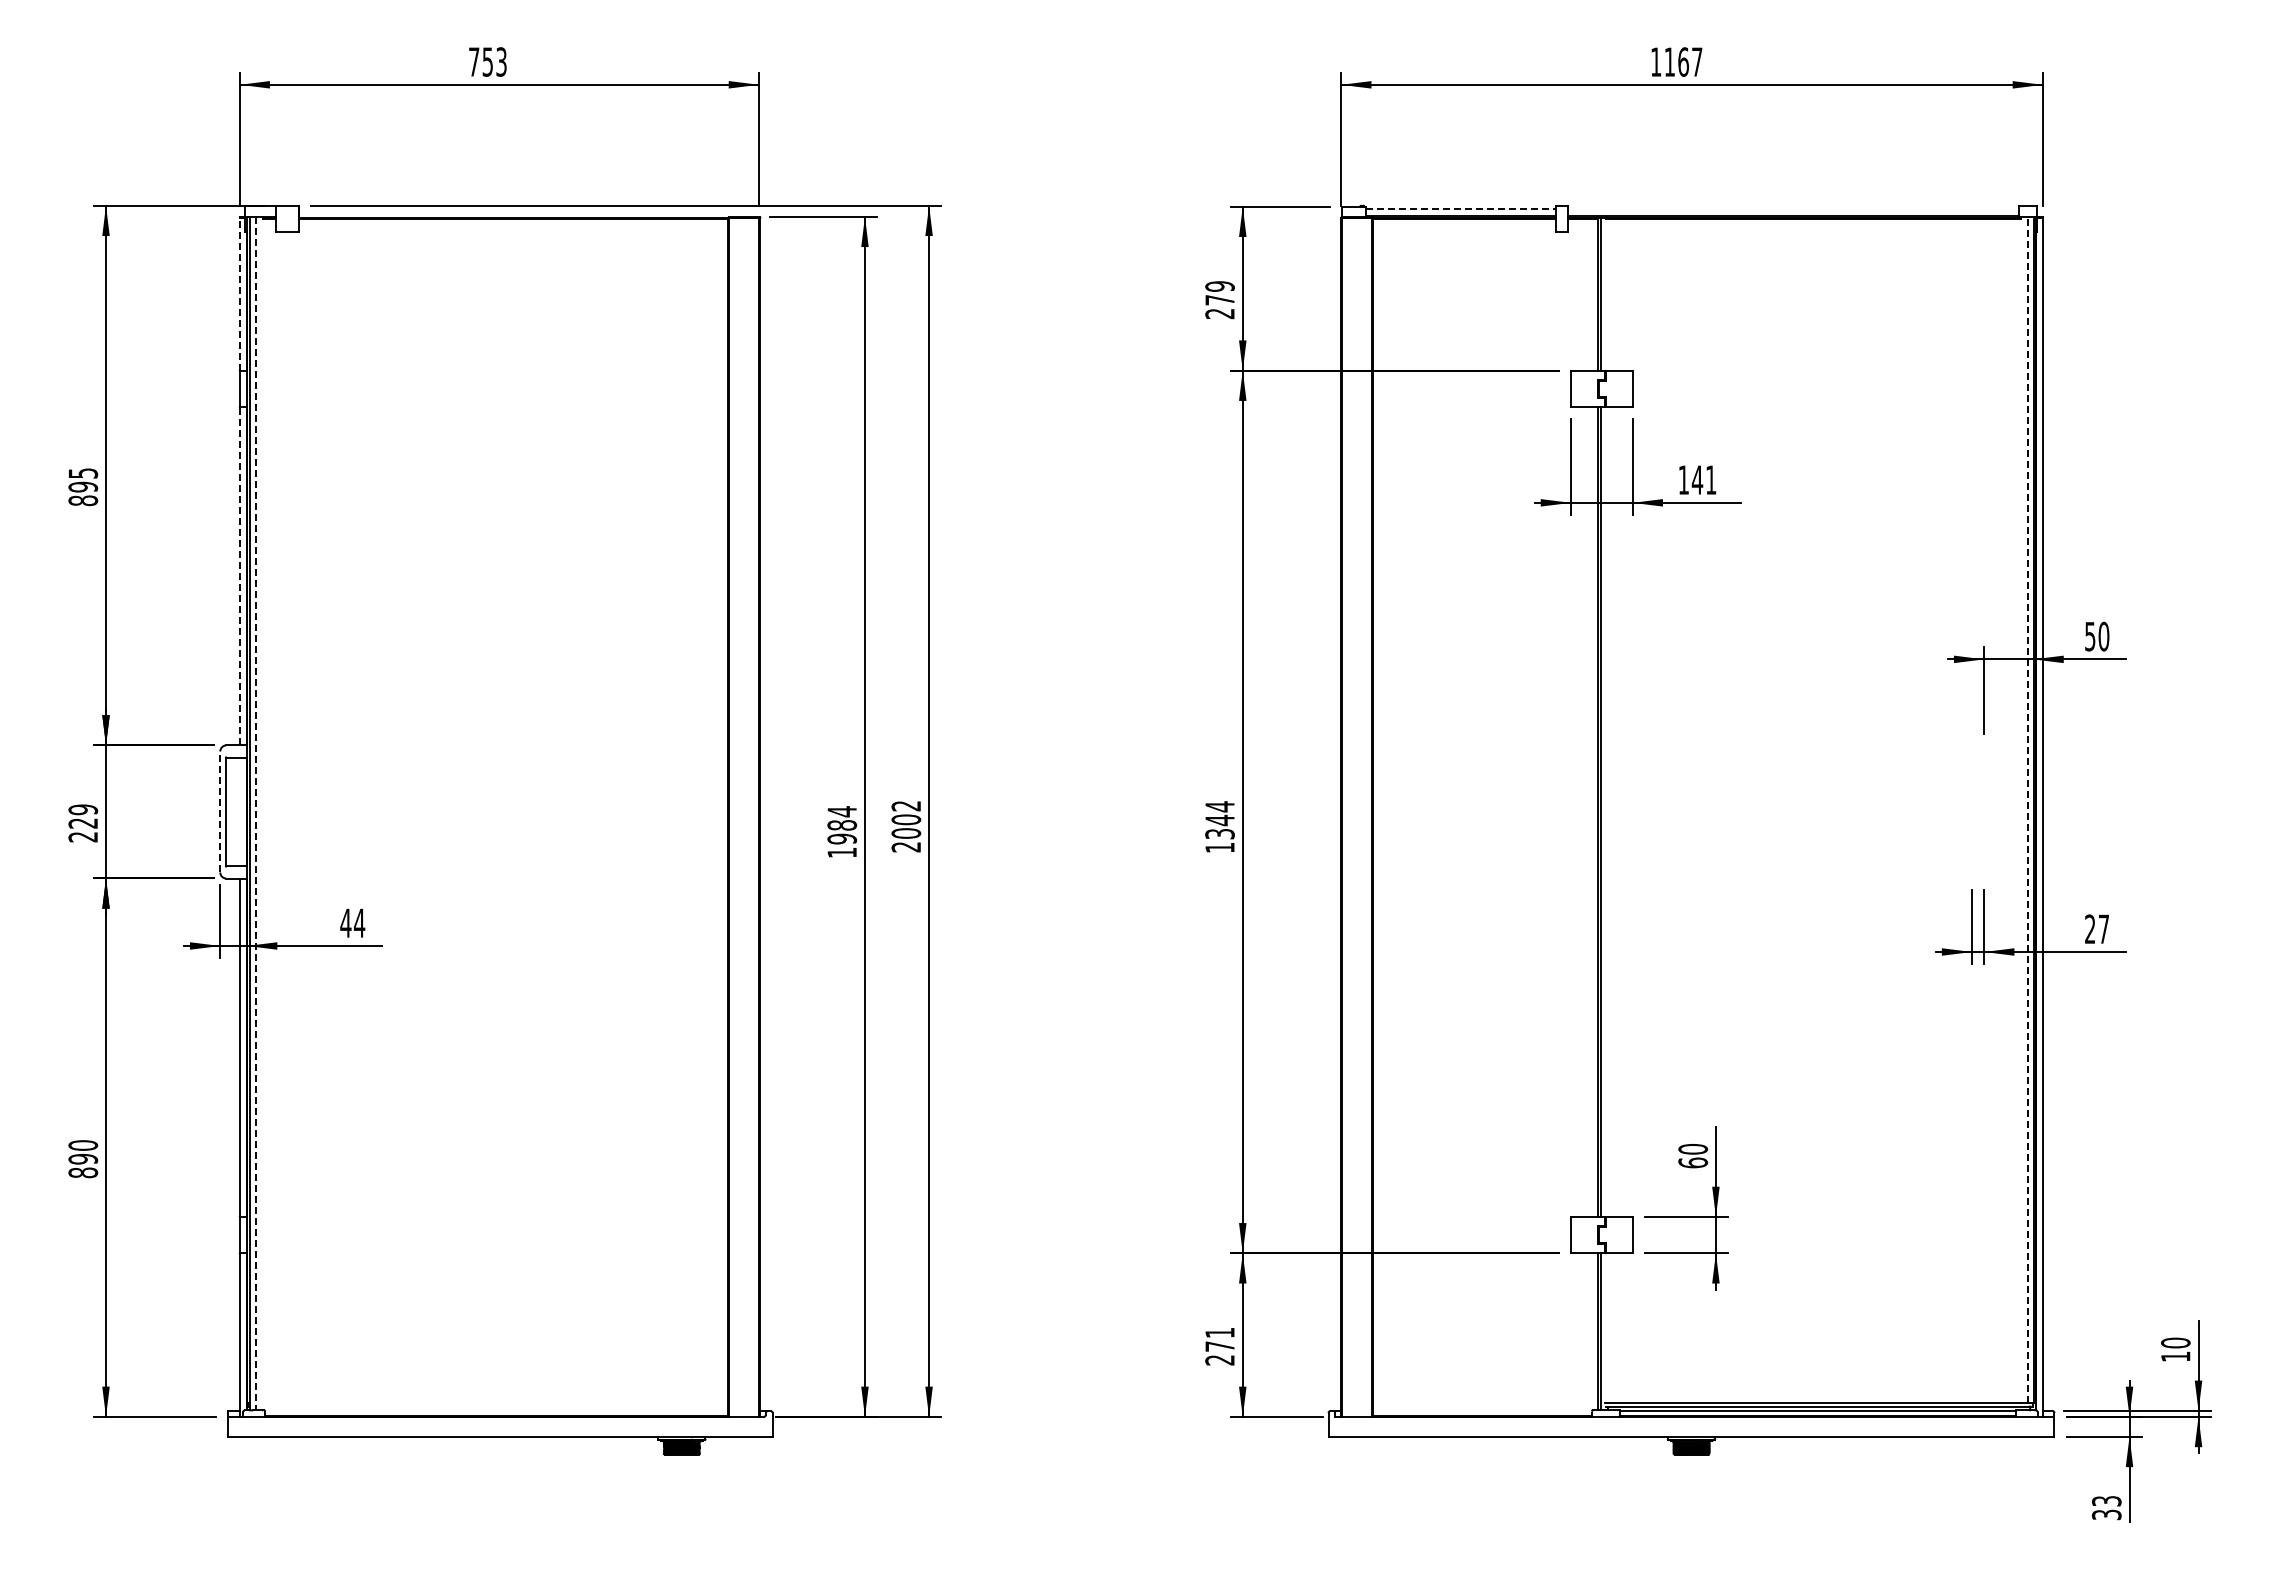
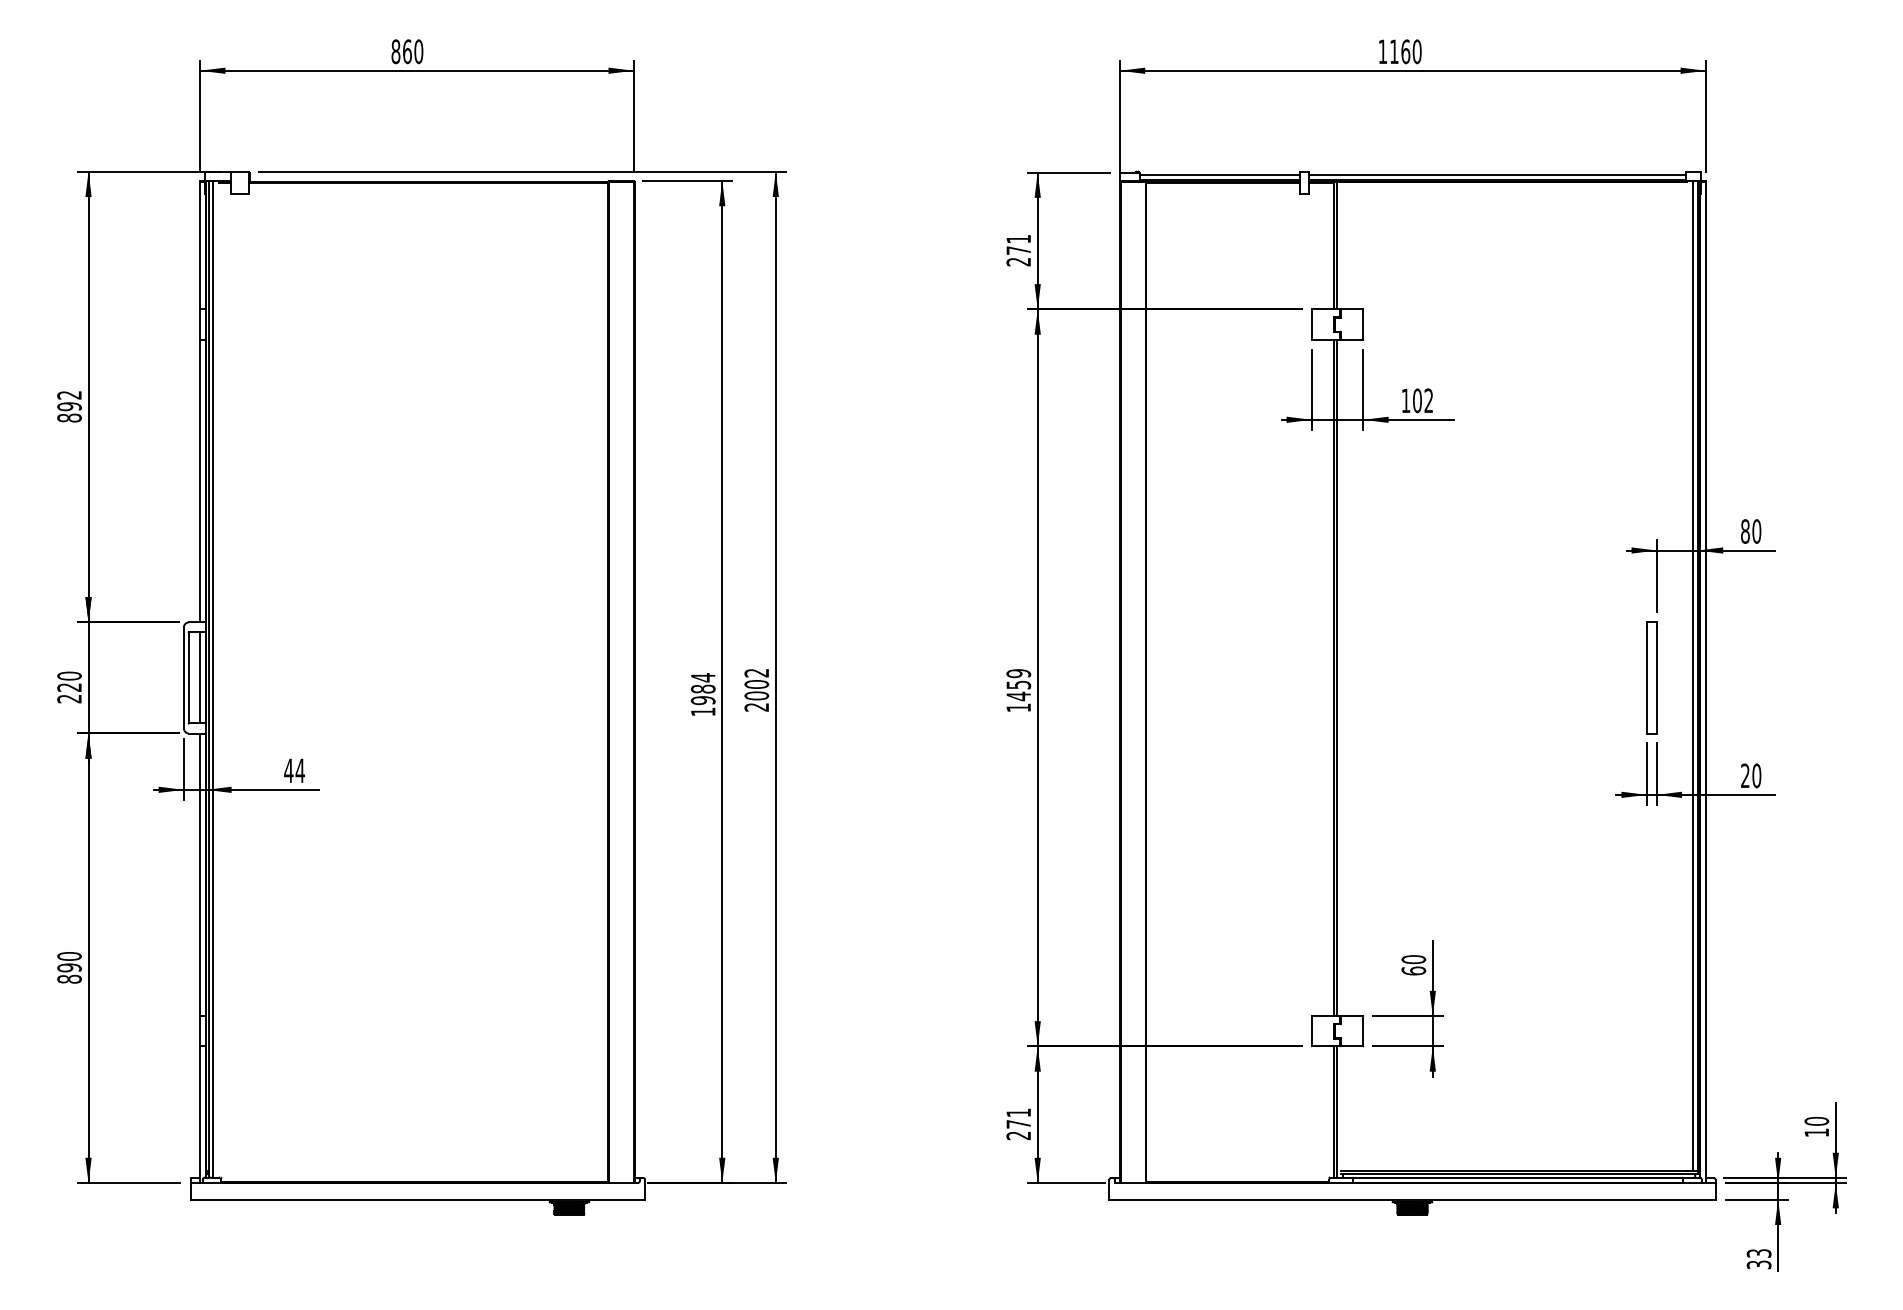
text: (487, 61) -> (407, 51), 753 -> 860
text: (1696, 61) -> (1416, 51), 1167 -> 1160
line: (1461, 209) -> (1220, 174), dashed -> solid
line: (1793, 209) -> (1497, 174), added
text: (1219, 286) -> (1018, 239), 279 -> 271
line: (239, 293) -> (200, 245), dashed -> solid
text: (83, 473) -> (69, 395), 895 -> 892
text: (1703, 479) -> (1422, 400), 141 -> 102
line: (239, 575) -> (200, 480), dashed -> solid
text: (2090, 636) -> (1745, 531), 50 -> 80
text: (83, 809) -> (69, 675), 229 -> 220
line: (2027, 810) -> (1692, 676), dashed -> solid
line: (220, 811) -> (184, 677), dashed -> solid
line: (239, 811) -> (200, 677), added
part: (1977, 811) -> (1651, 677), added
line: (255, 813) -> (213, 679), dashed -> solid
text: (1219, 820) -> (1018, 685), 1344 -> 1459
text: (2103, 929) -> (1756, 776), 27 -> 20

